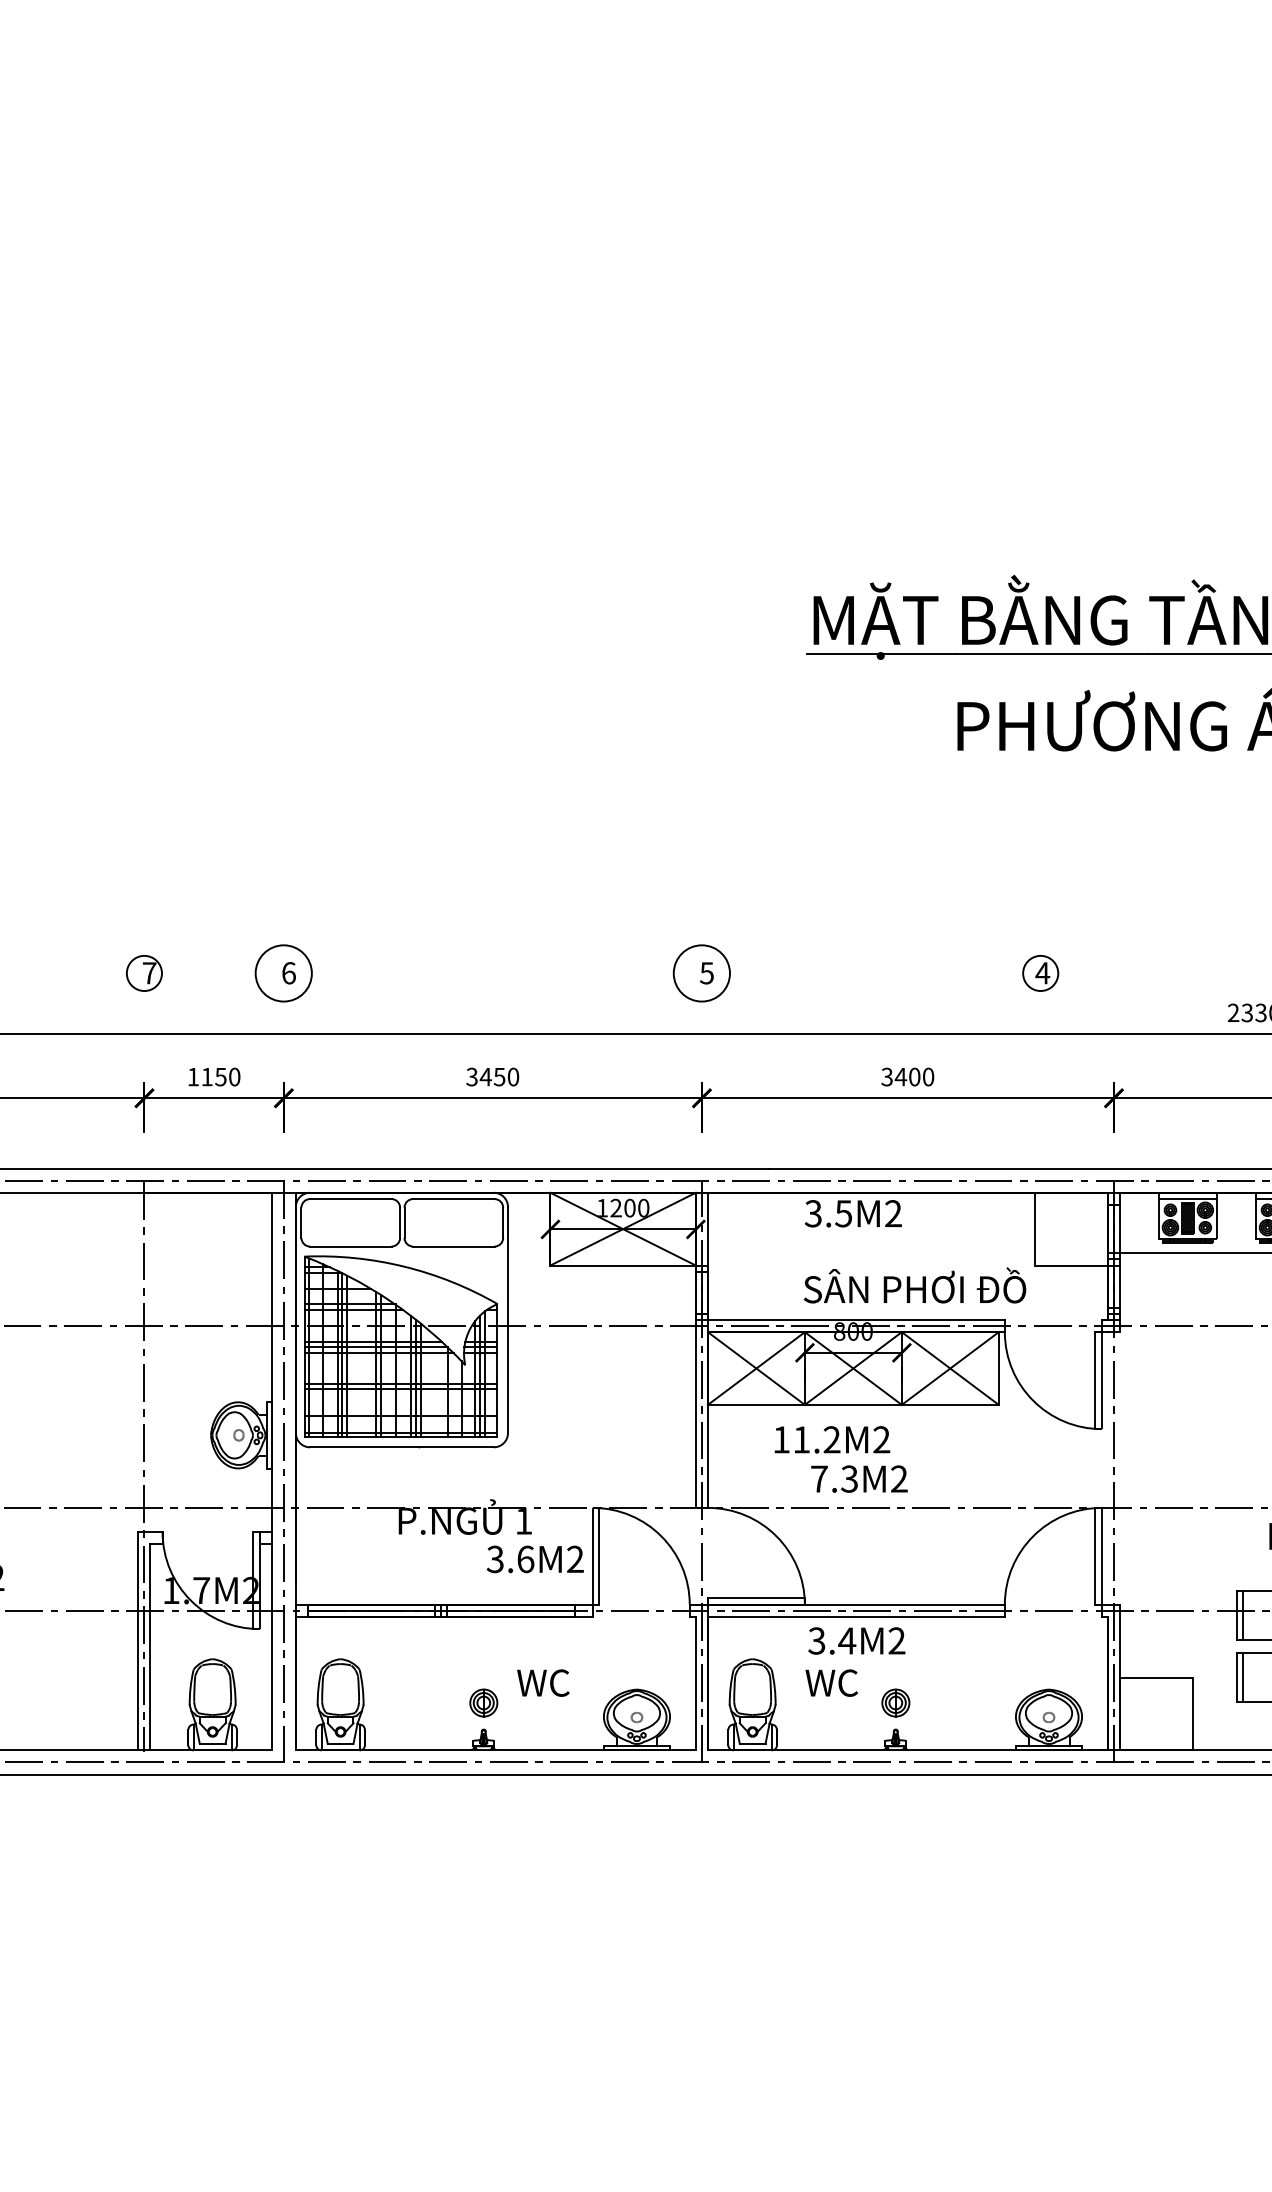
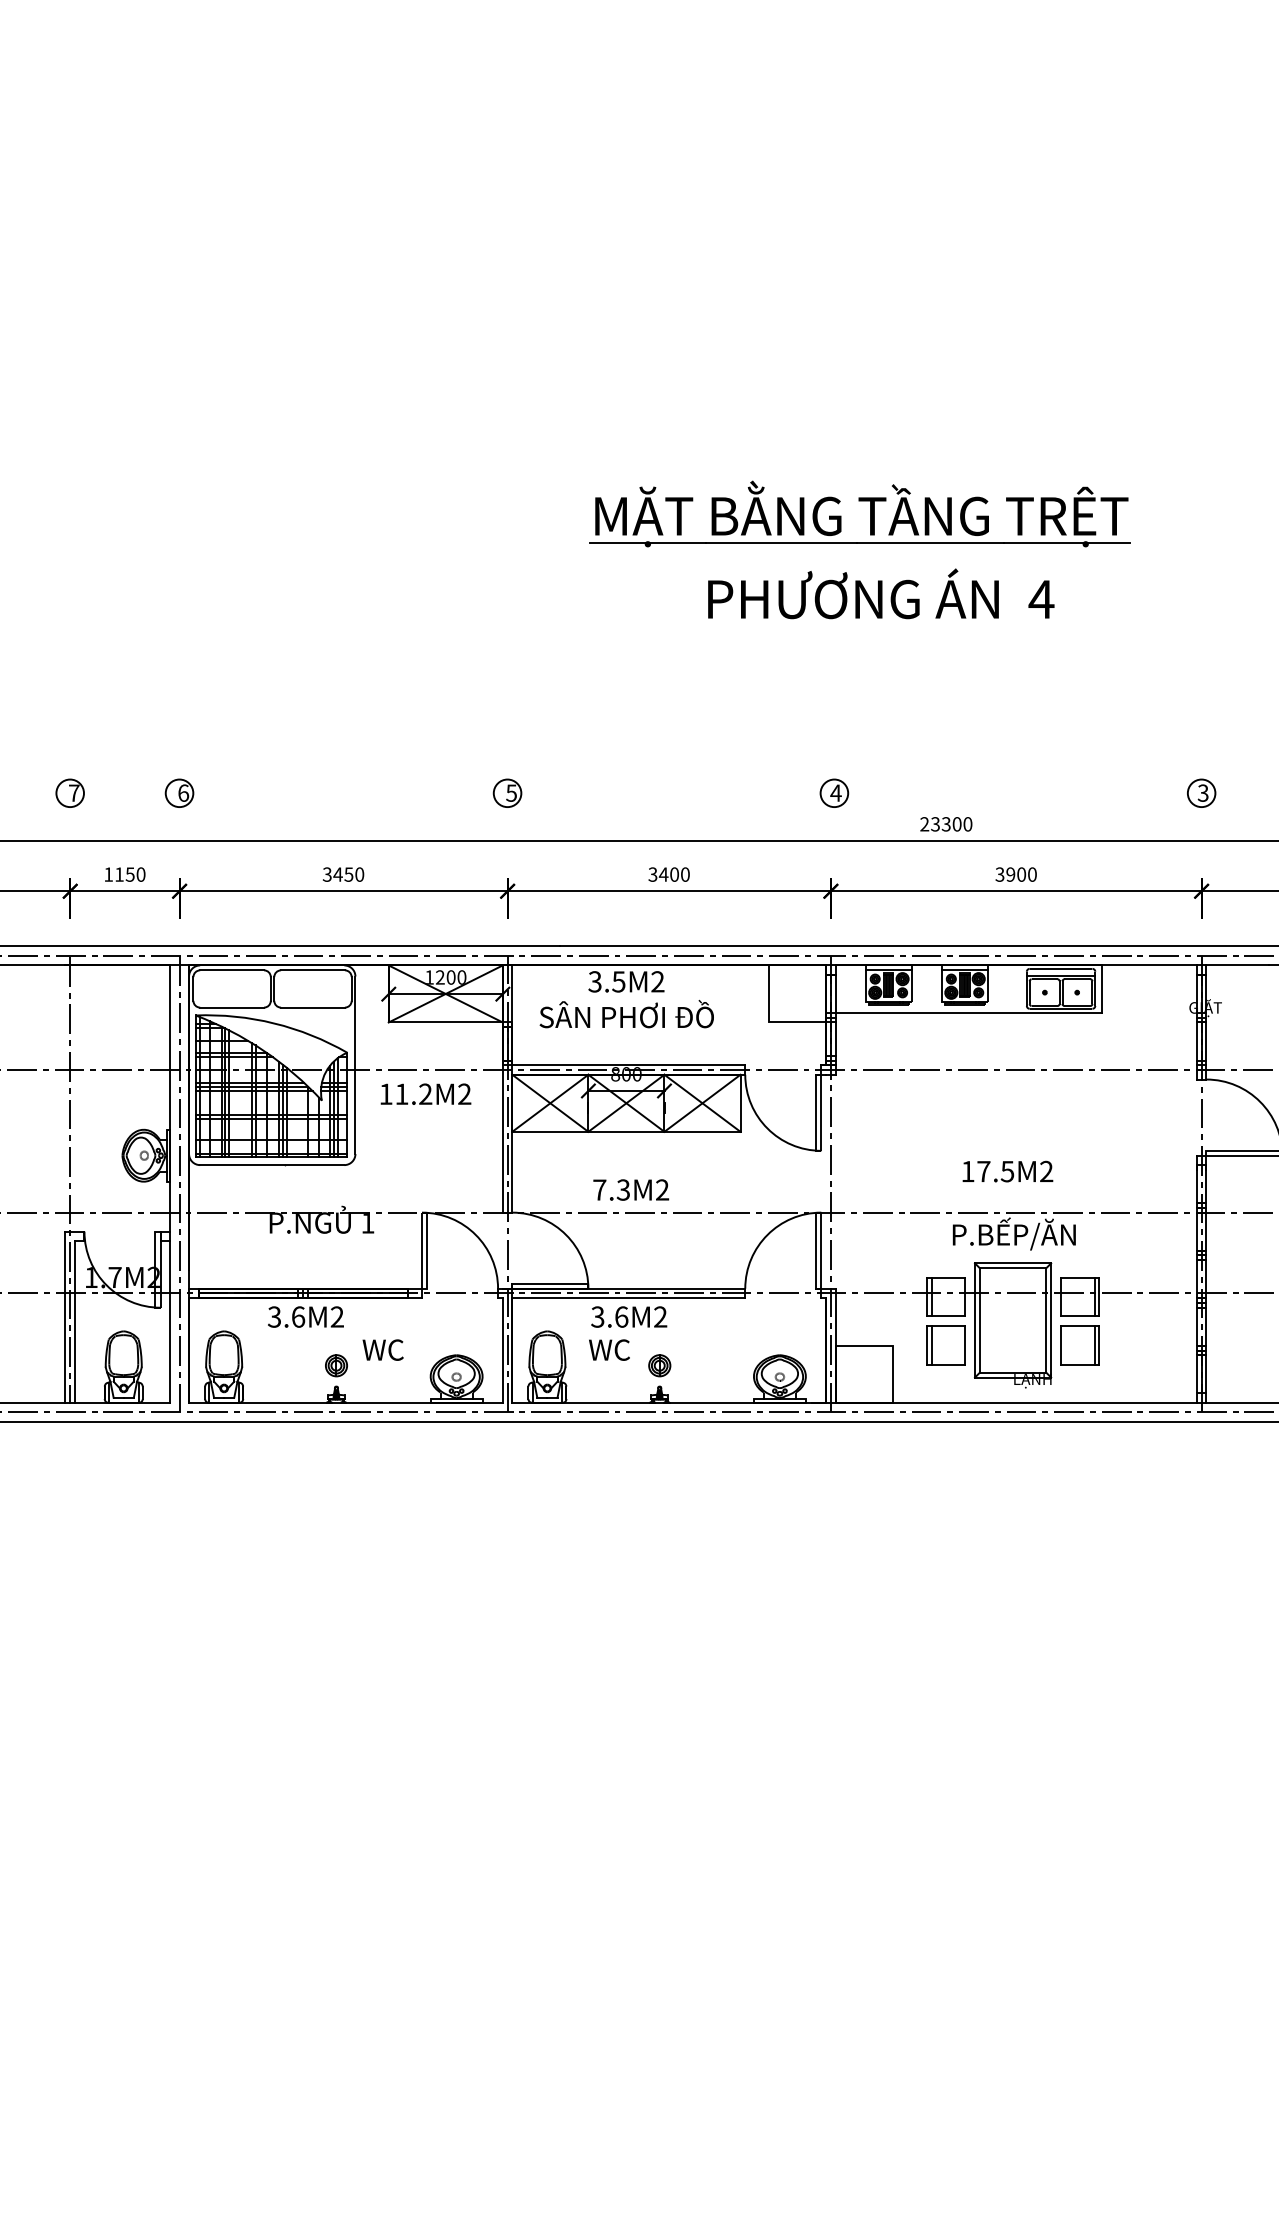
part: (1040, 972) -> (834, 792), moved
circle: (283, 973) -> (179, 793), size x0.62
circle: (701, 973) -> (507, 793), size x0.62
text: (914, 1285) -> (626, 1014), moved
text: (831, 1438) -> (425, 1093), moved
text: (534, 1558) -> (305, 1316), moved
text: (847, 1640) -> (621, 1316), 3.4M2 -> 3.6M2

